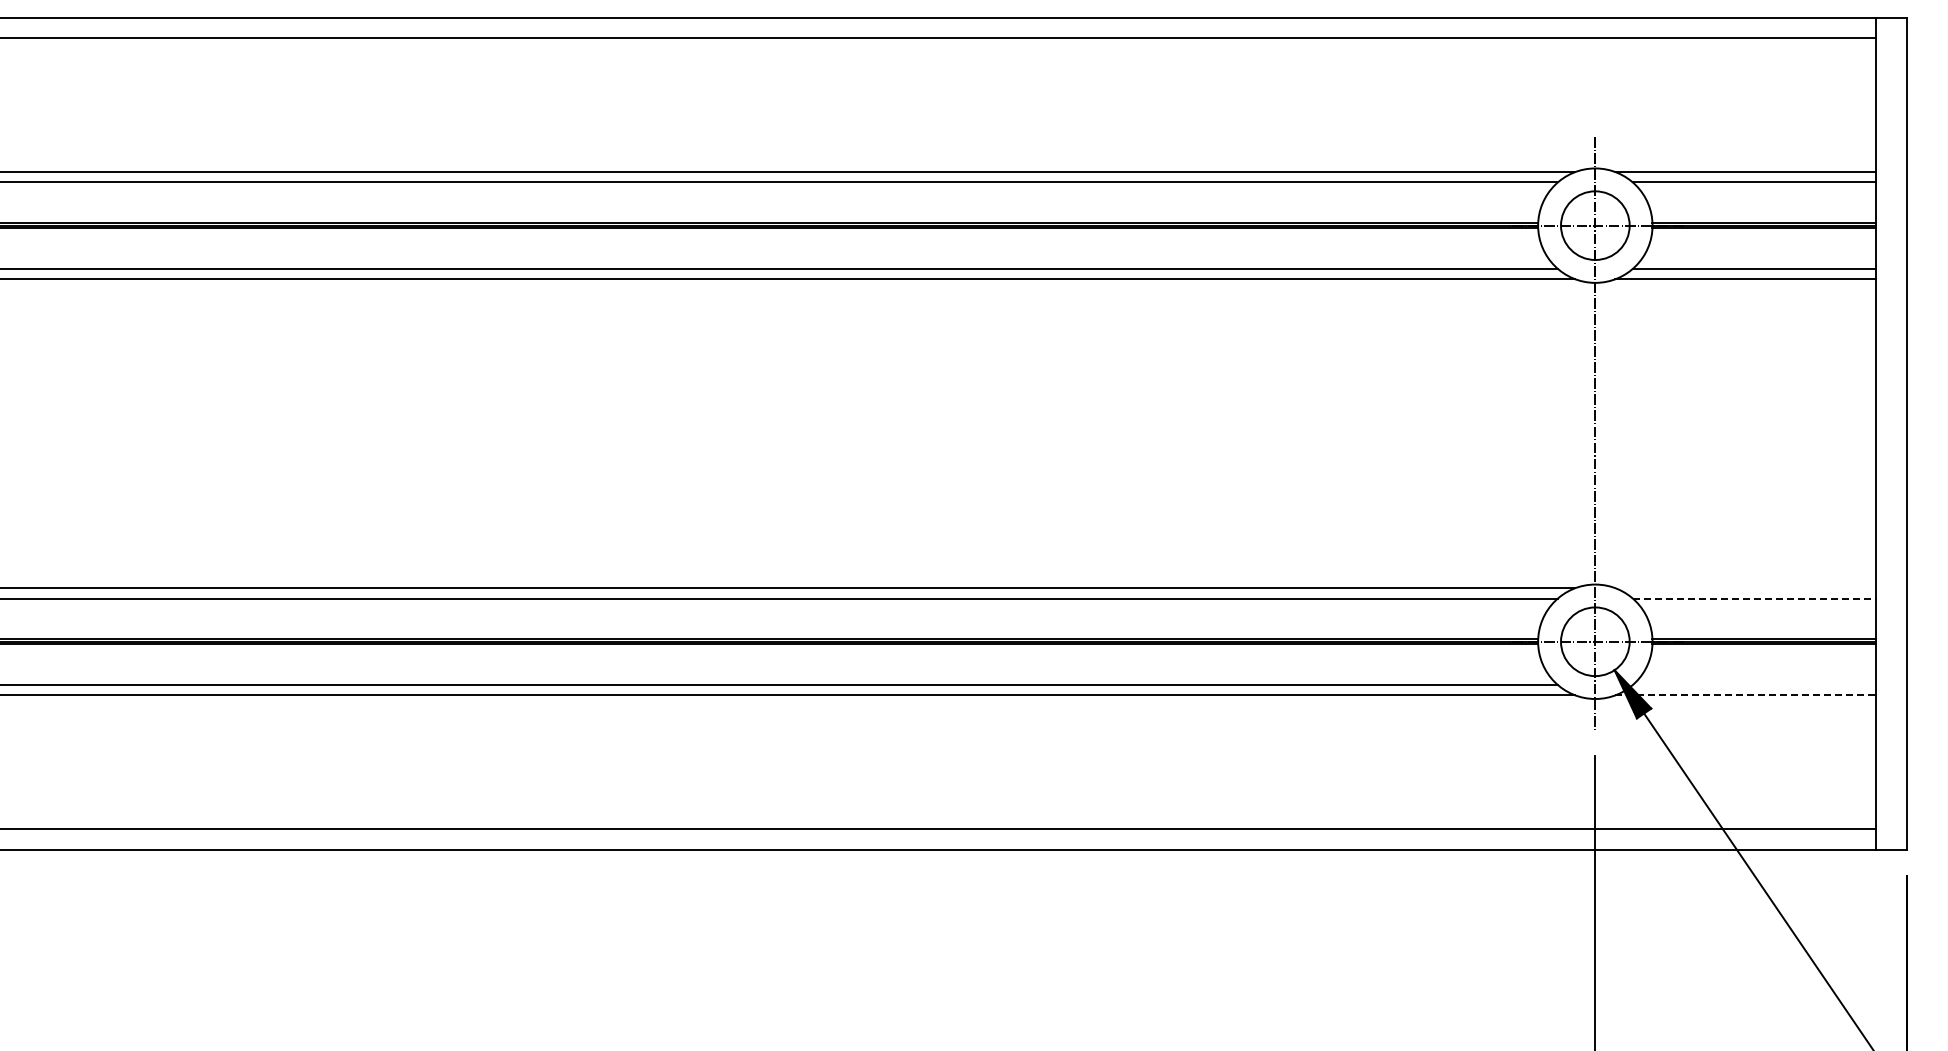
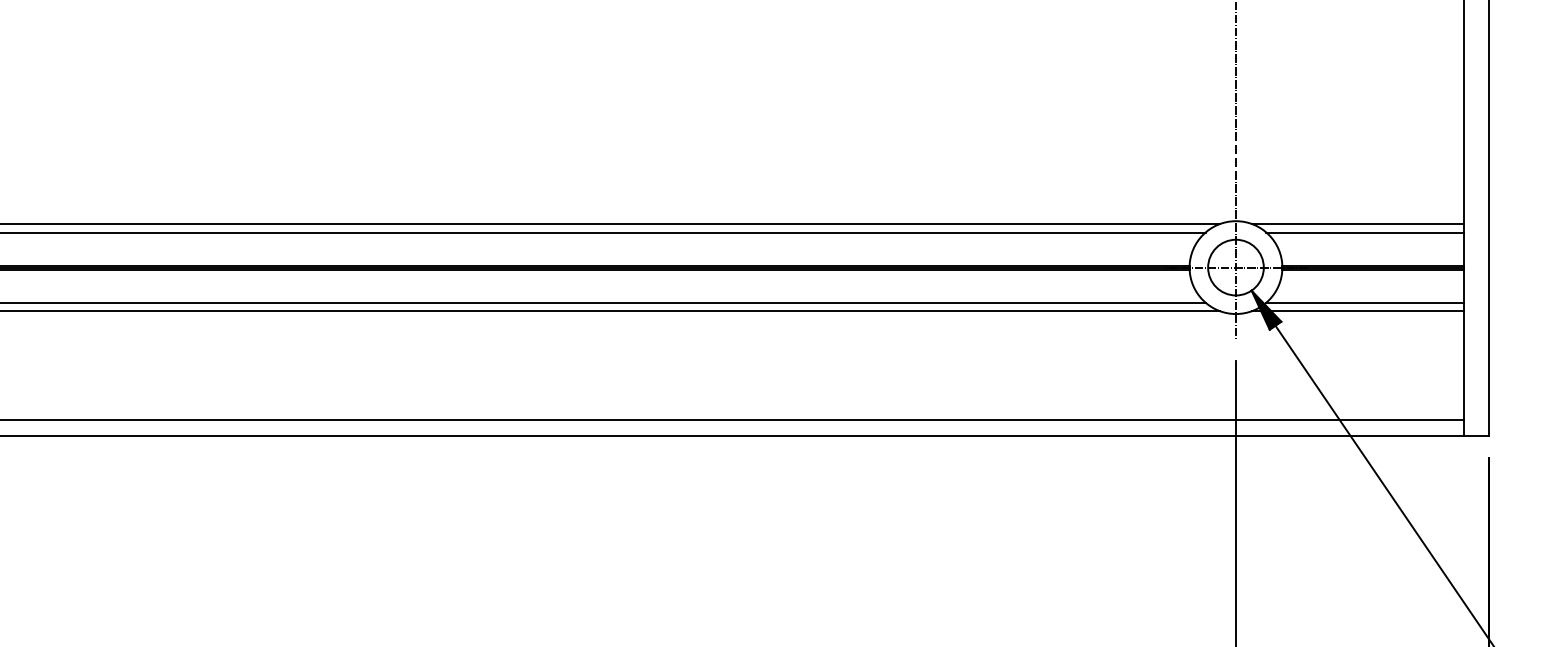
line: (1745, 588) -> (1357, 224), added
line: (1754, 598) -> (1365, 232), dashed -> solid
line: (1754, 684) -> (1365, 302), added
line: (1746, 695) -> (1358, 311), dashed -> solid

